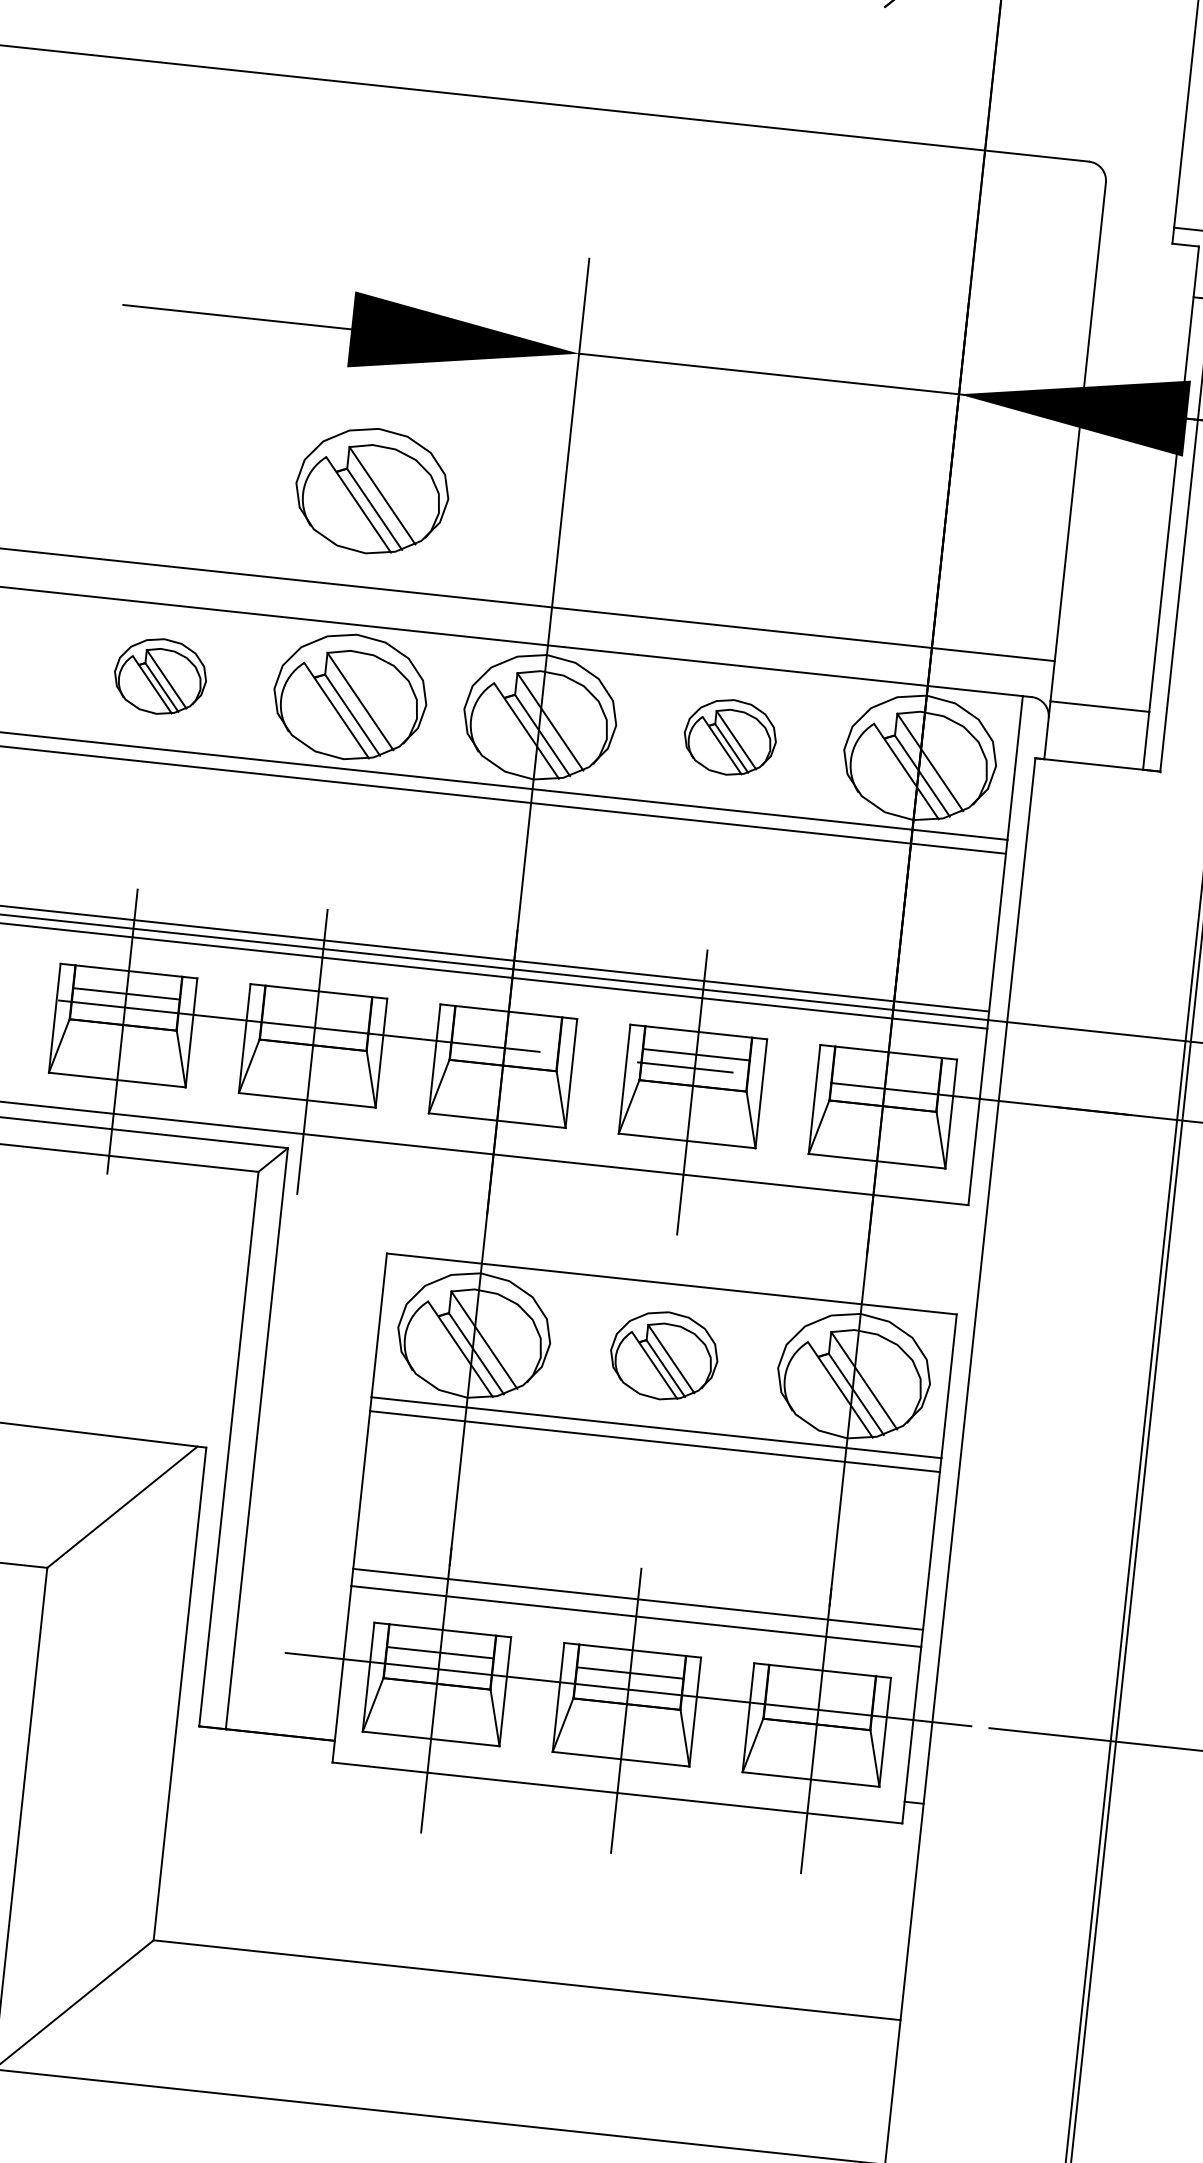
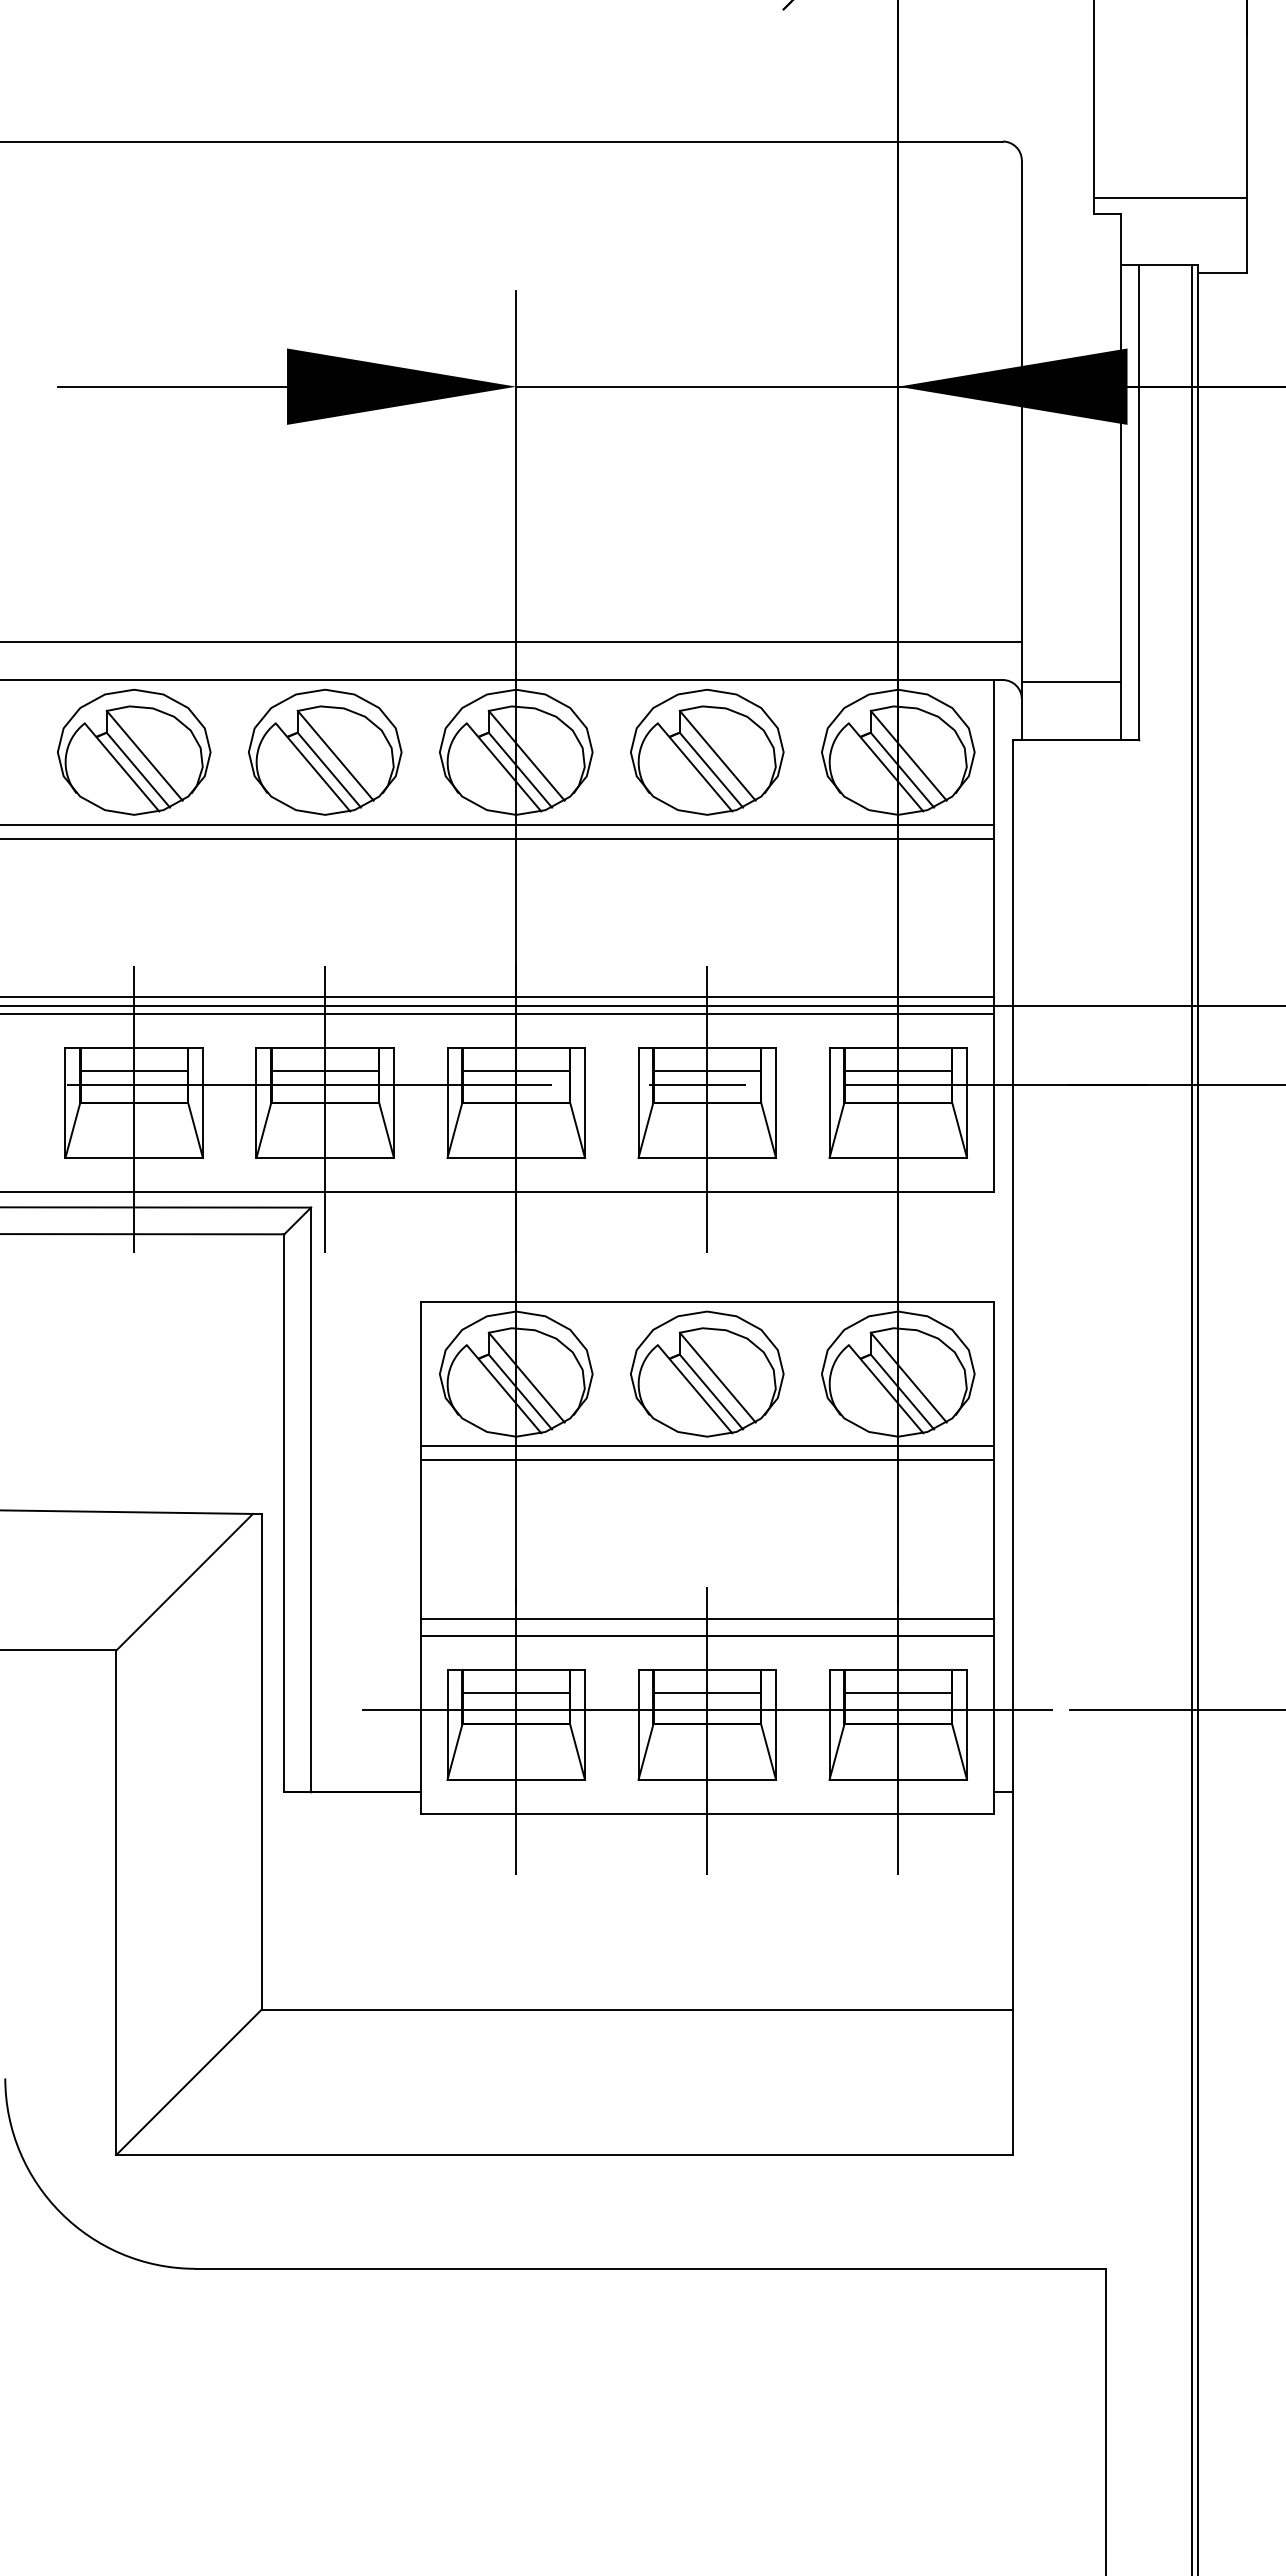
part: (372, 490) -> (325, 544), removed
part: (160, 675) -> (134, 751), size x1.67
part: (730, 736) -> (707, 751), size x1.67
line: (315, 1014) -> (324, 1071), added
line: (505, 1034) -> (515, 1071), added
line: (885, 1075) -> (897, 1071), added
part: (664, 1355) -> (707, 1373), size x1.43
line: (819, 1693) -> (897, 1693), added

